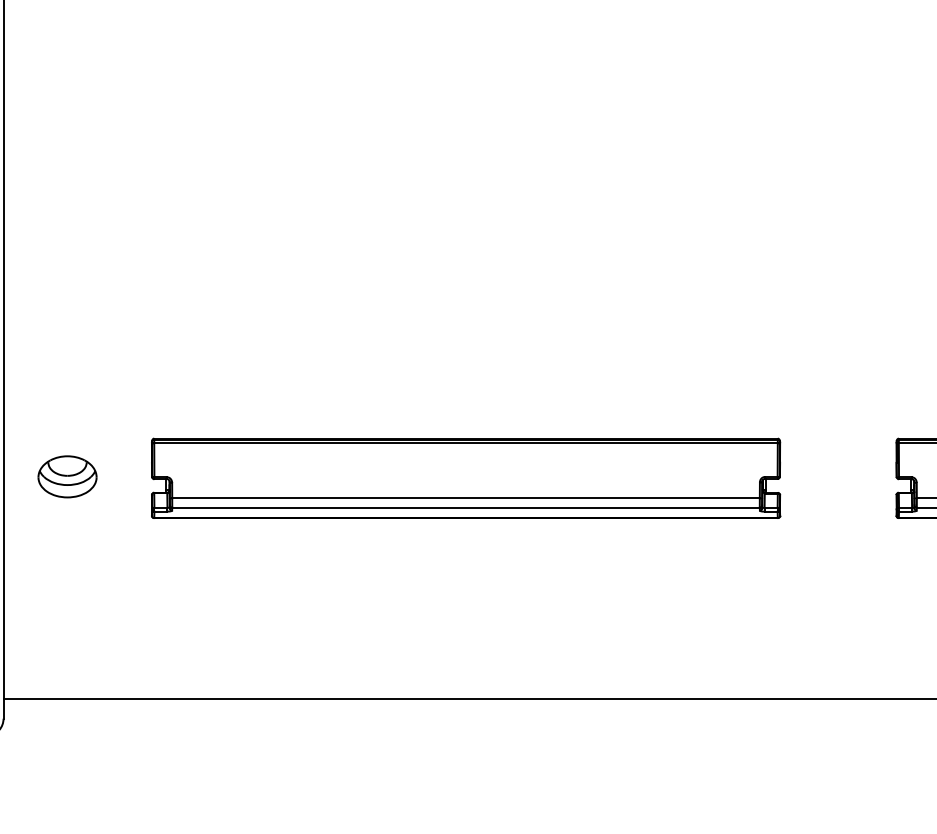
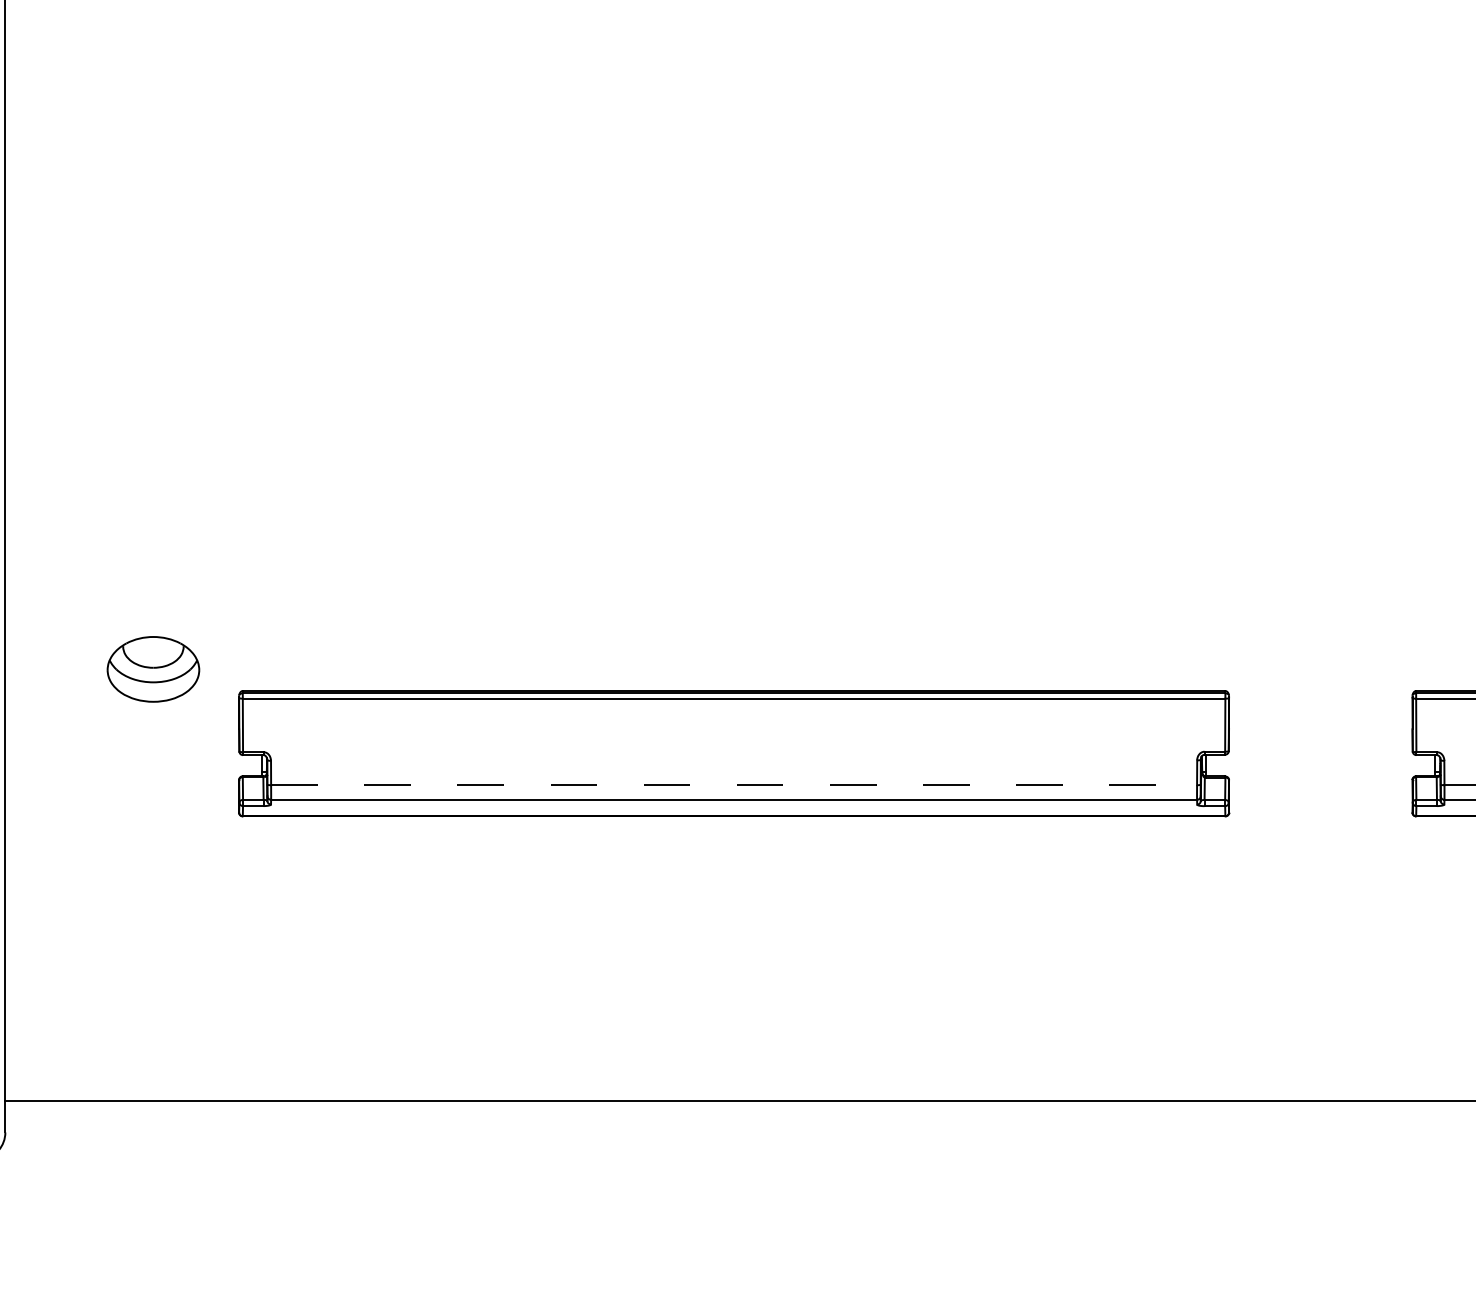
part: (67, 476) -> (153, 668), moved
line: (466, 498) -> (734, 785), solid -> dashed

